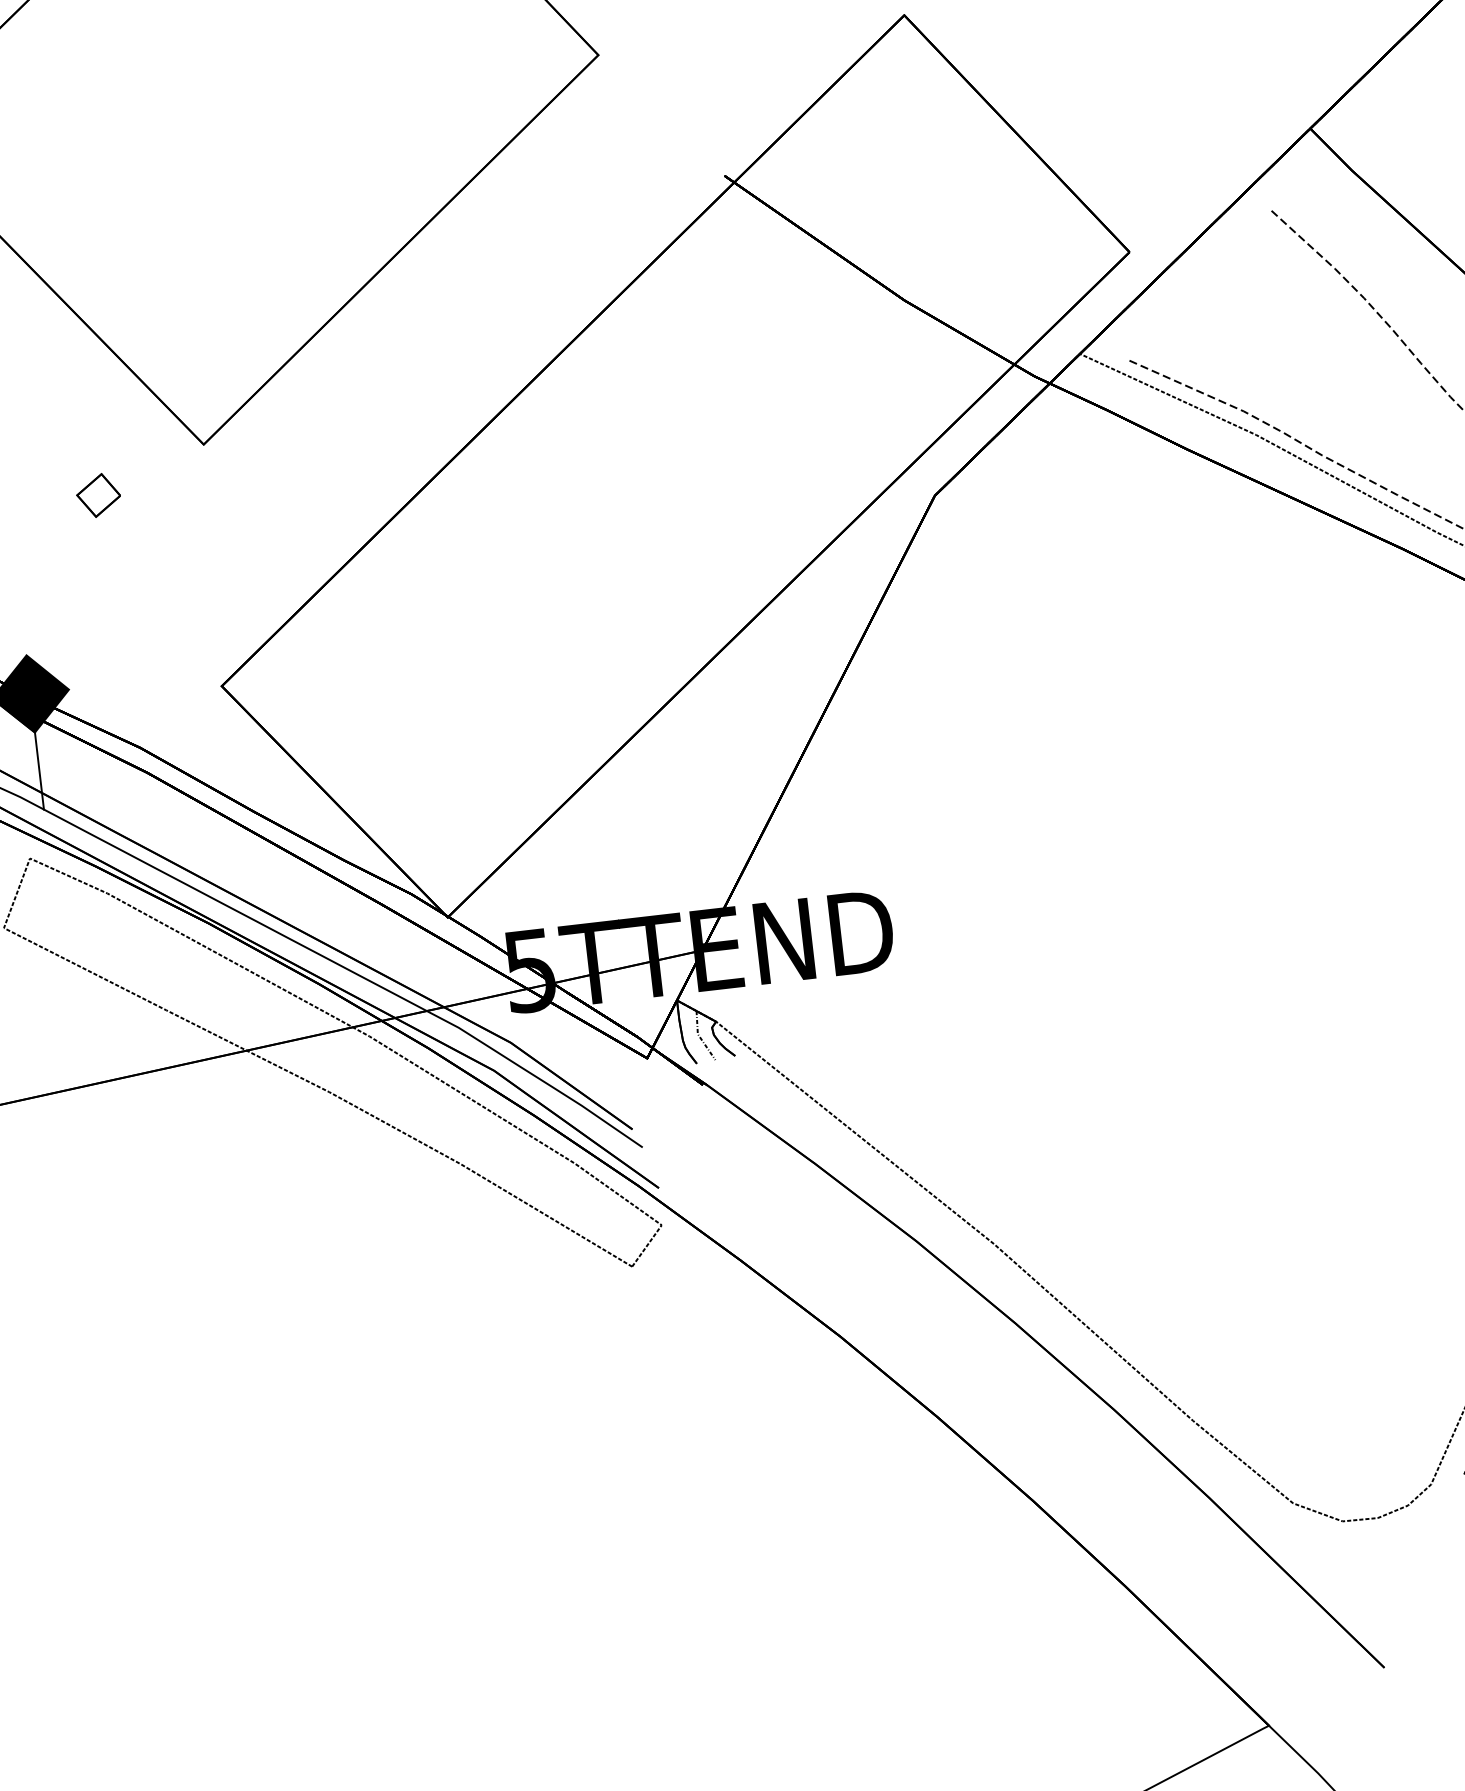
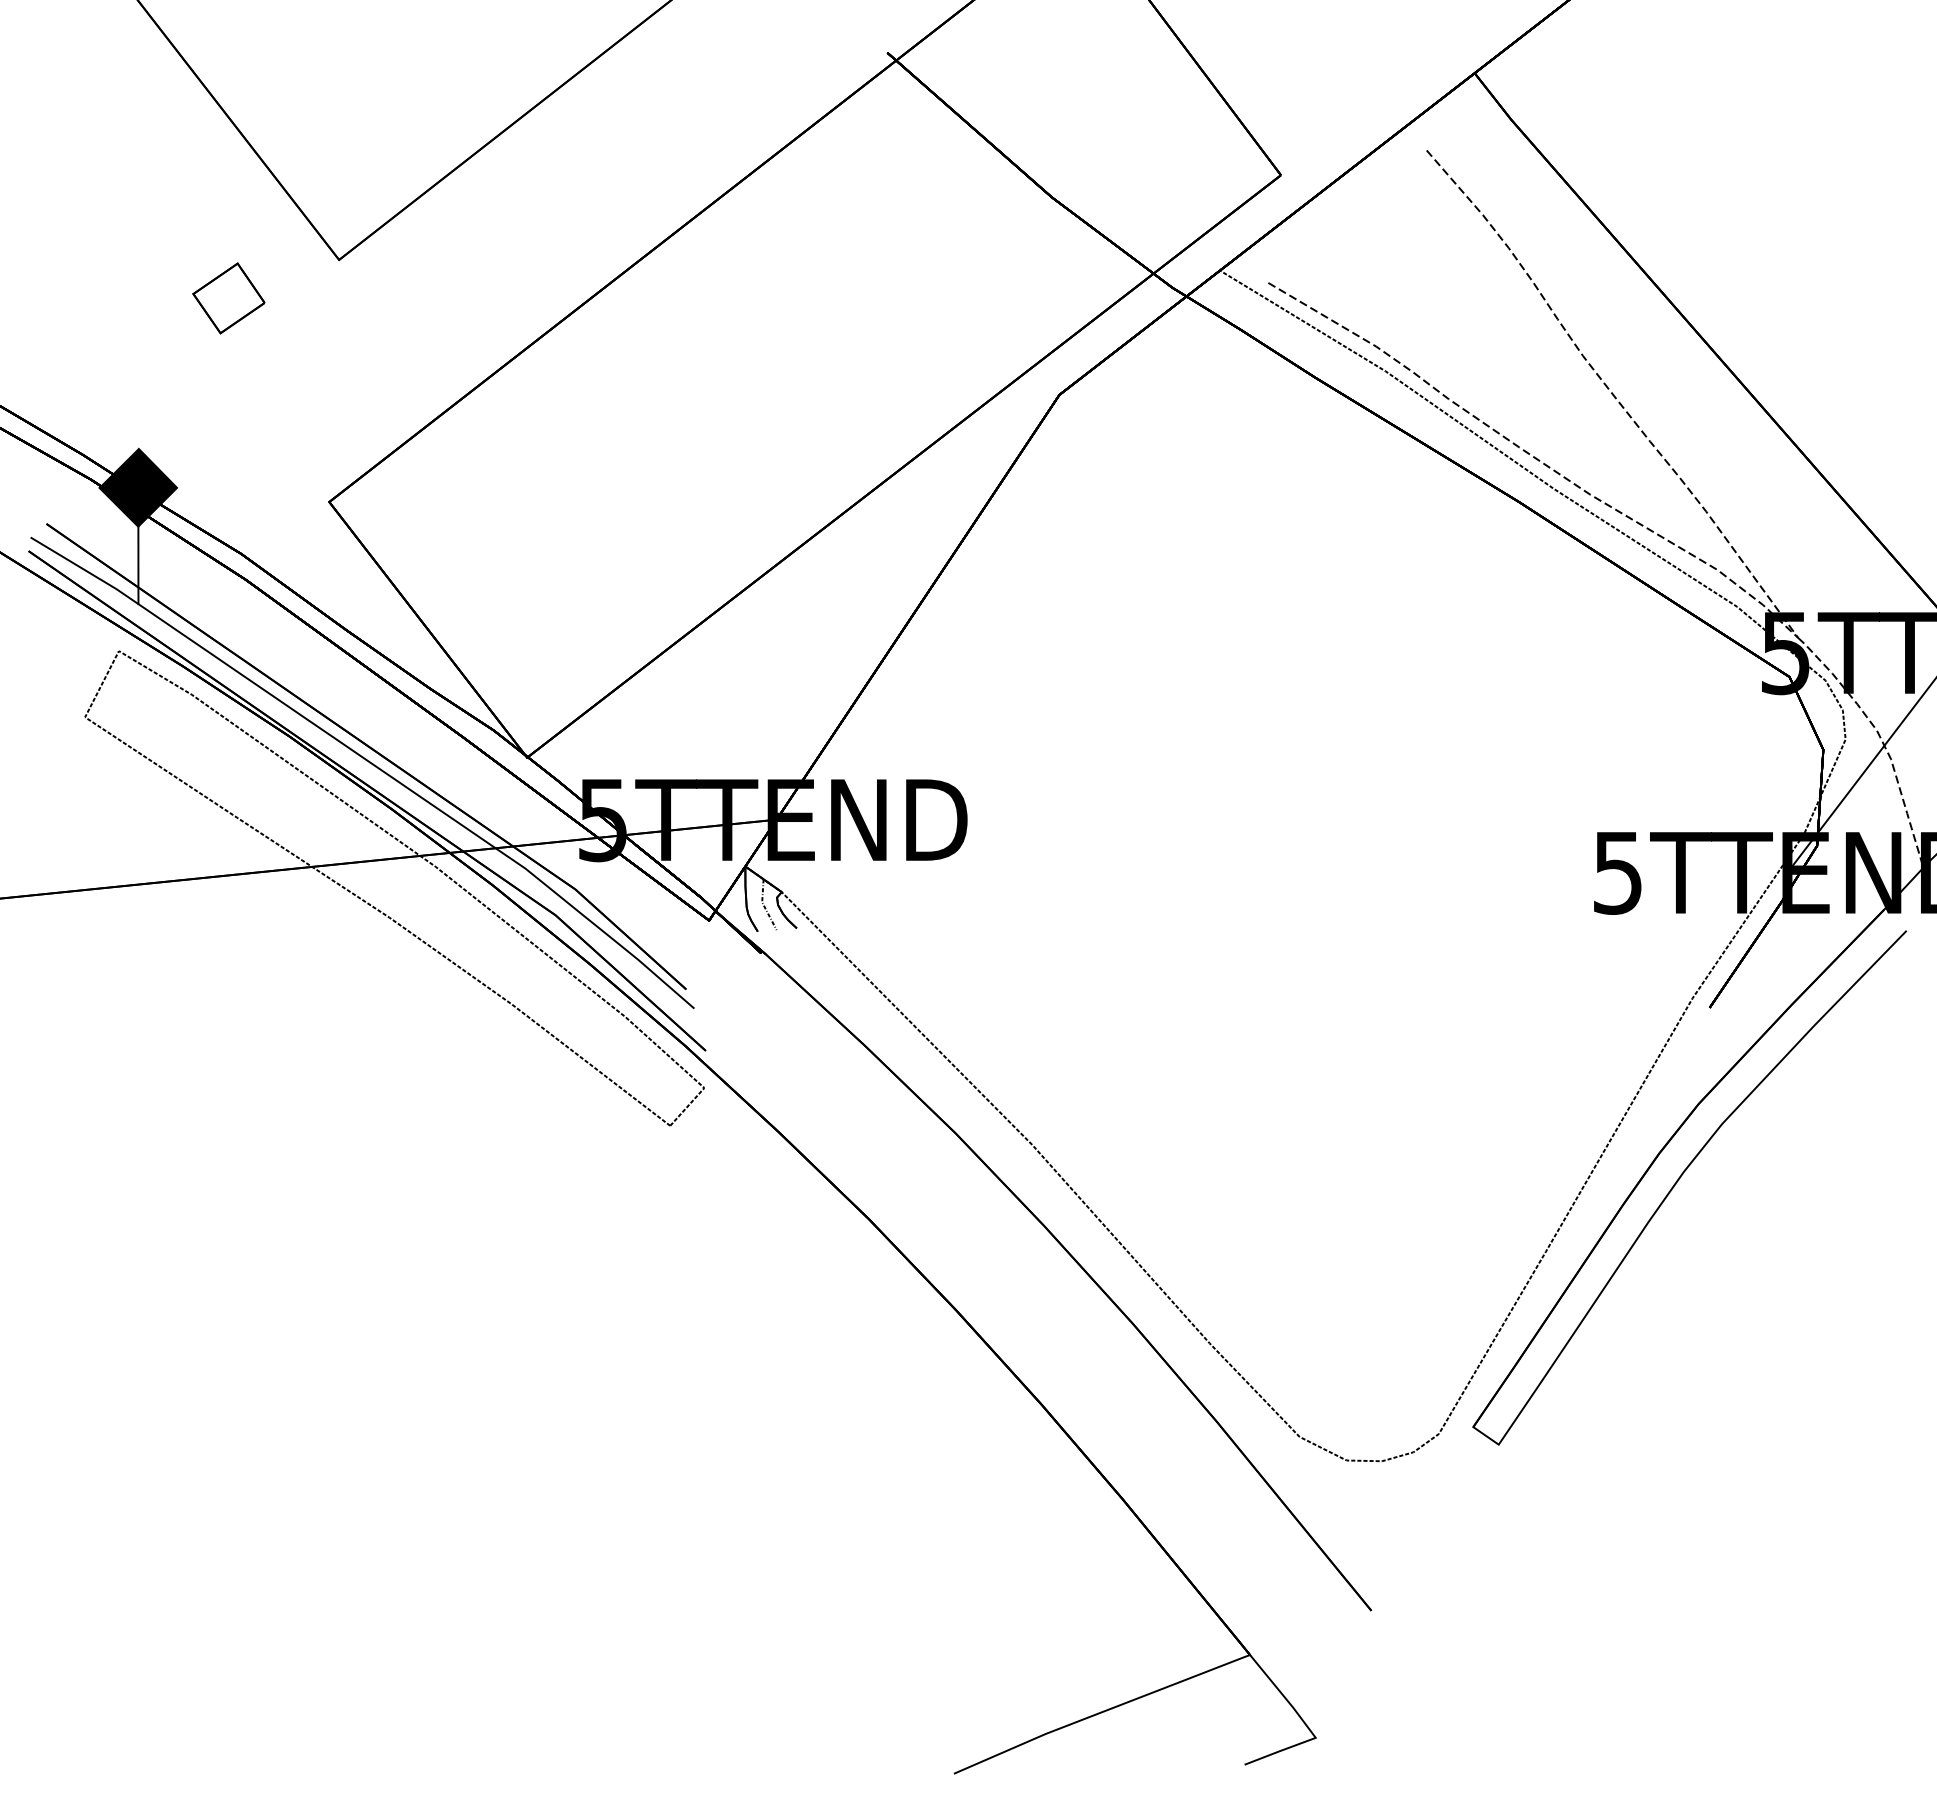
part: (98, 495) -> (228, 298), size x1.67

